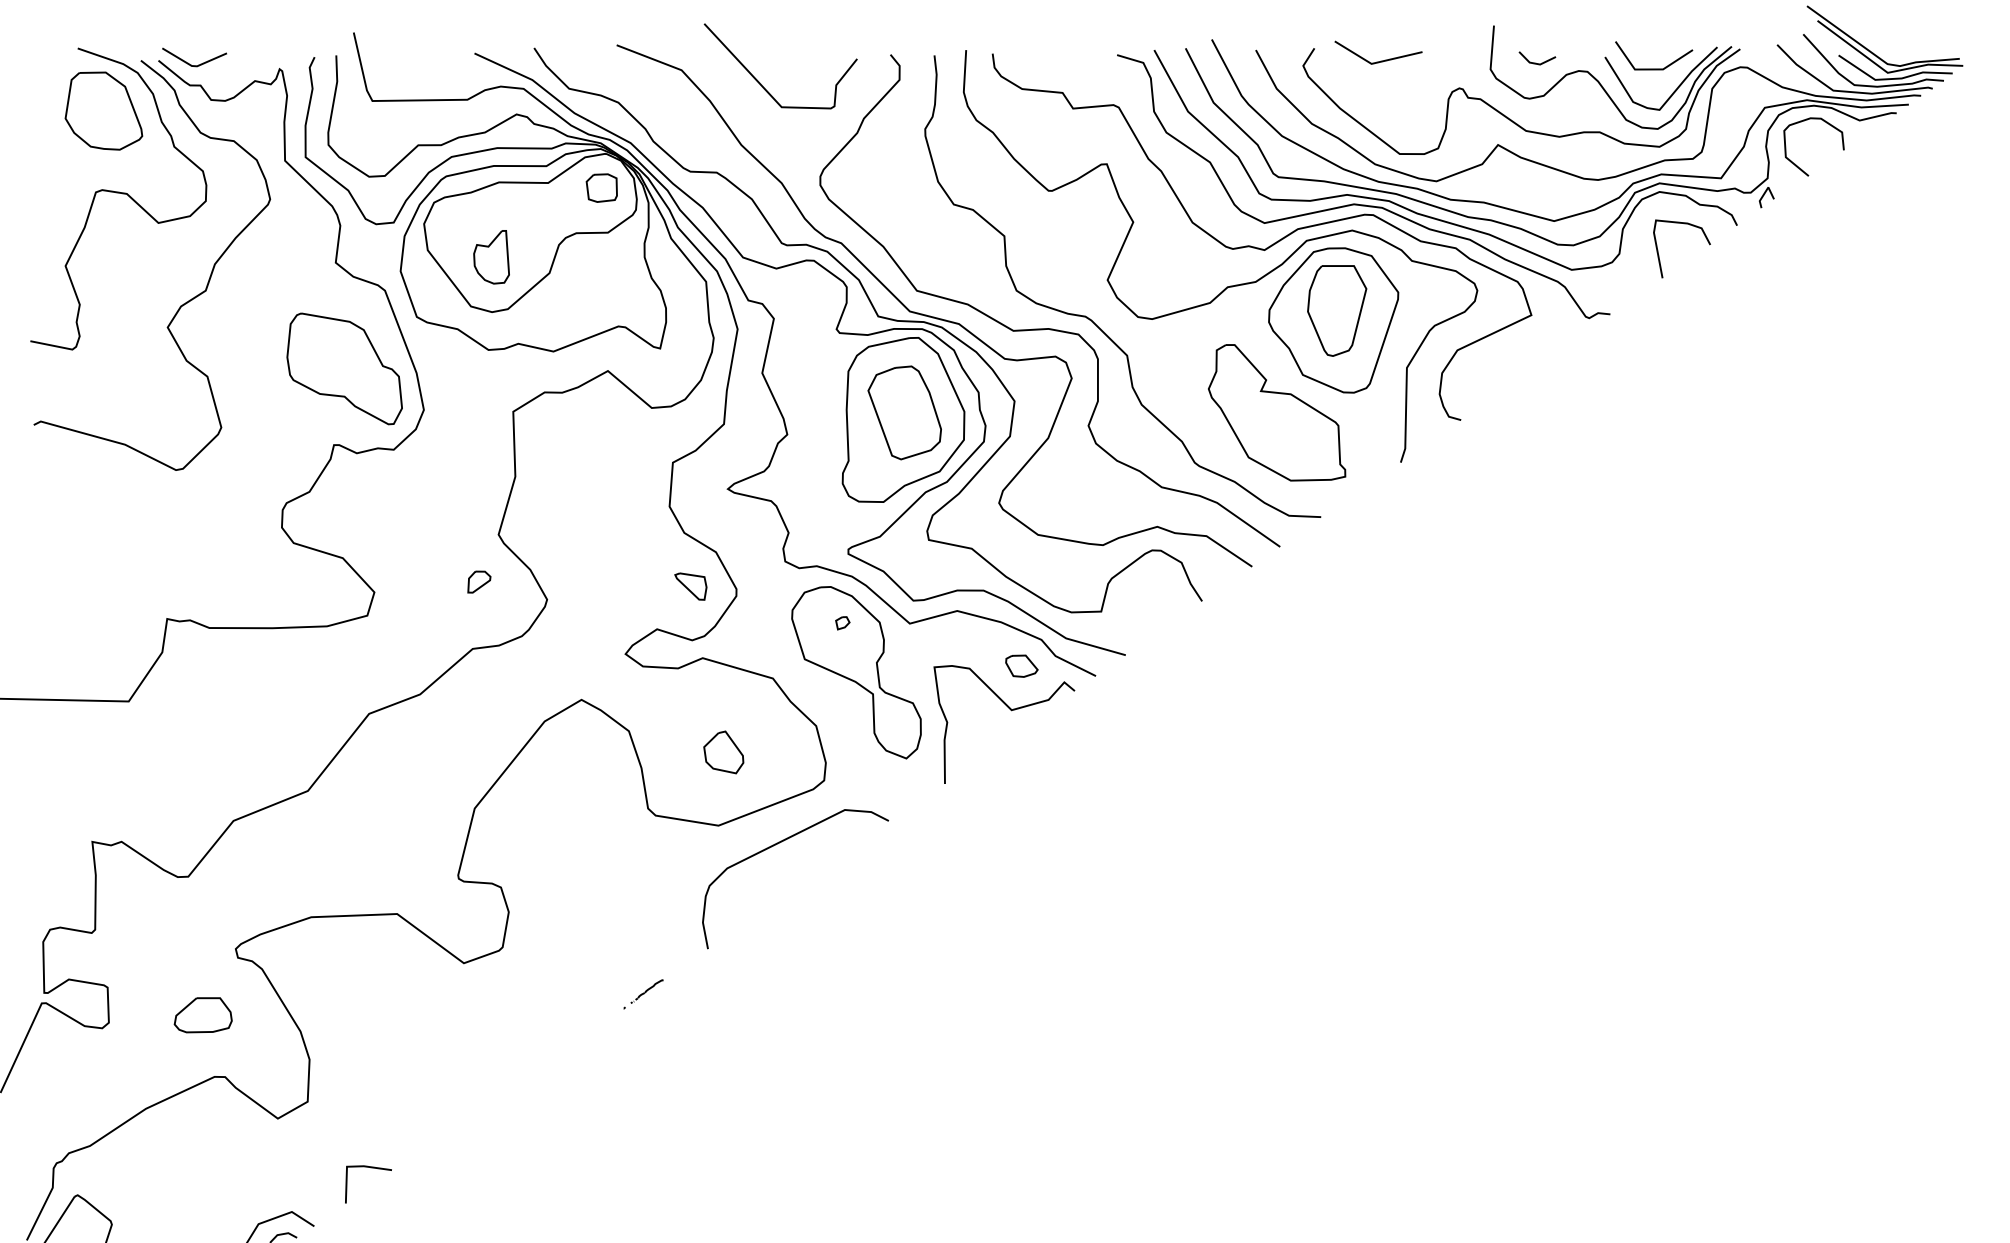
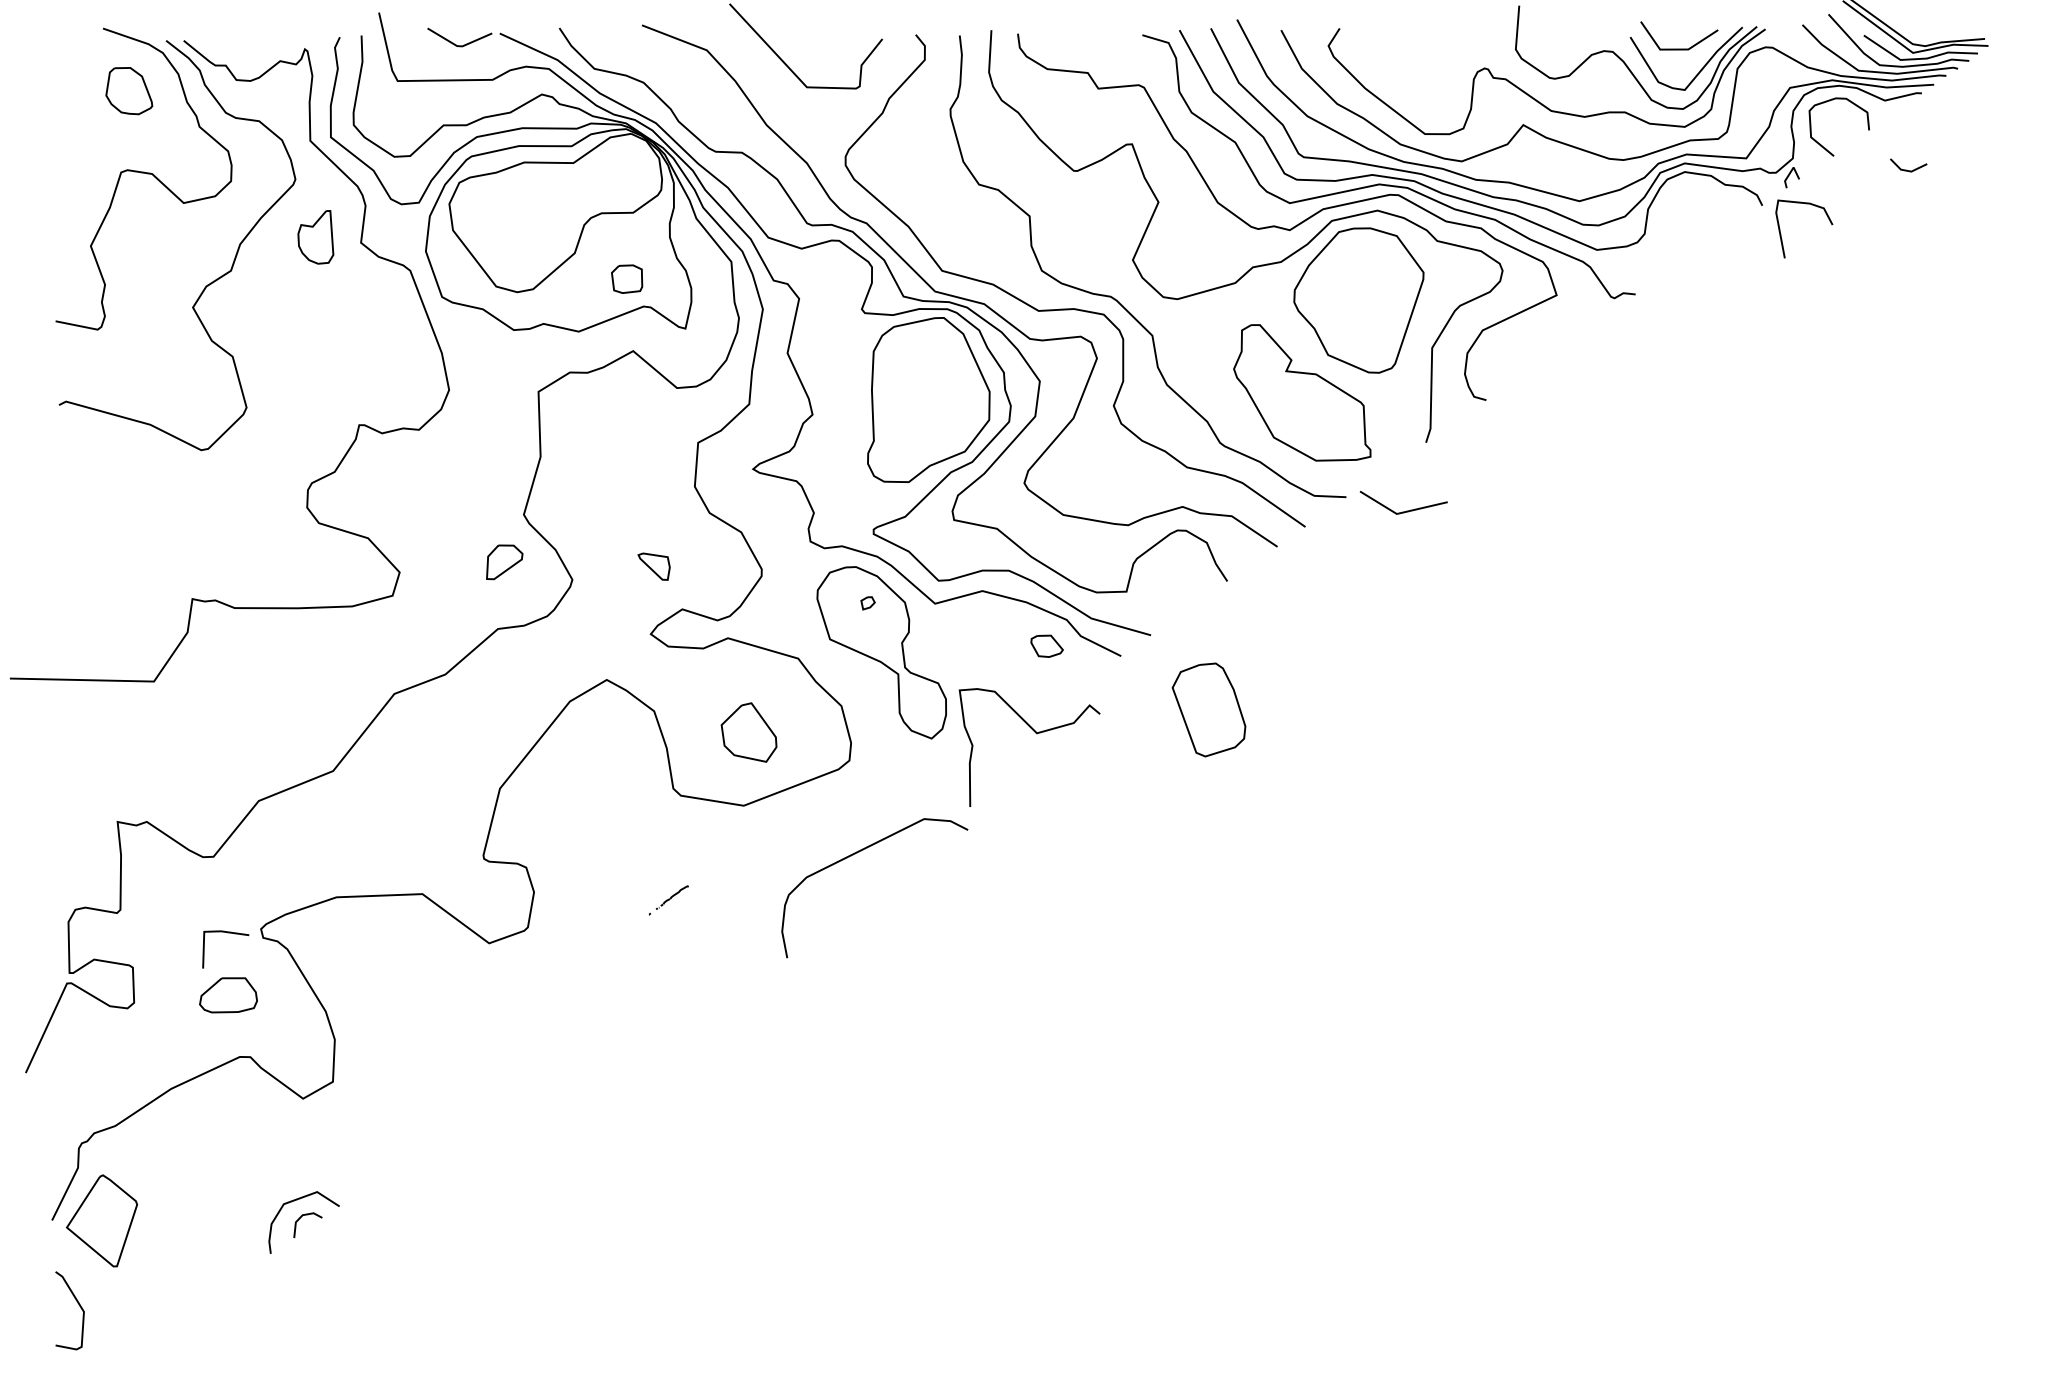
line: (1381, 60) -> (1406, 510), moved
line: (1535, 62) -> (1906, 169), moved
line: (191, 64) -> (456, 44), moved
part: (104, 110) -> (129, 90), size x0.6
part: (602, 187) -> (627, 278), moved
curve: (1659, 253) -> (1781, 233), moved
part: (491, 257) -> (315, 237), moved
part: (1337, 310) -> (1362, 290), removed
part: (344, 368) -> (369, 348), removed
part: (904, 412) -> (1208, 709), moved
part: (479, 581) -> (504, 561), size x1.6
part: (690, 586) -> (653, 566), moved
curve: (1011, 711) -> (1036, 734), moved
part: (723, 752) -> (748, 732), size x1.4
curve: (778, 844) -> (857, 853), moved
part: (643, 994) -> (668, 900), moved
line: (370, 1168) -> (227, 933), moved

